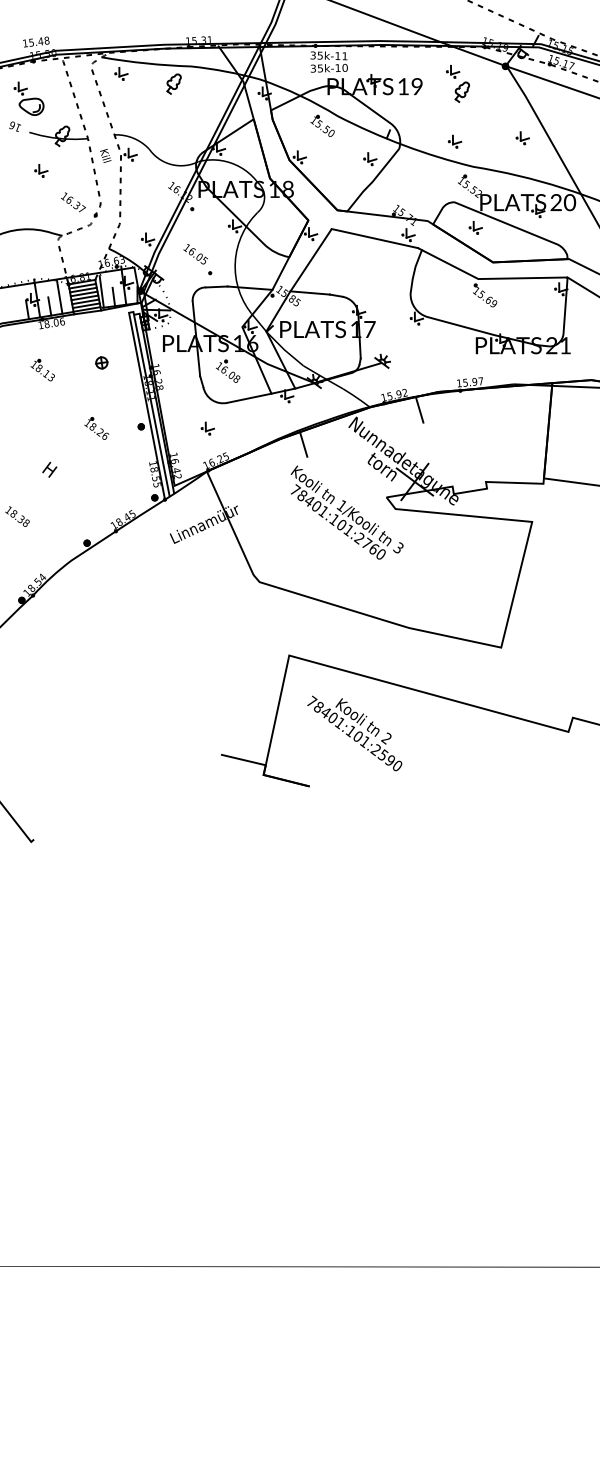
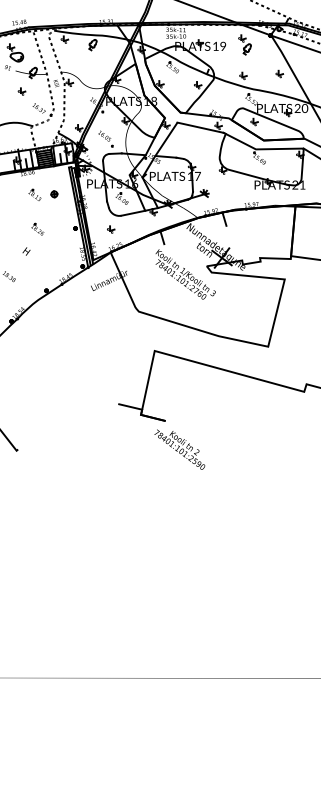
part: (42, 368) -> (34, 194), moved
part: (96, 426) -> (37, 228), moved
text: (354, 733) -> (179, 449), moved

